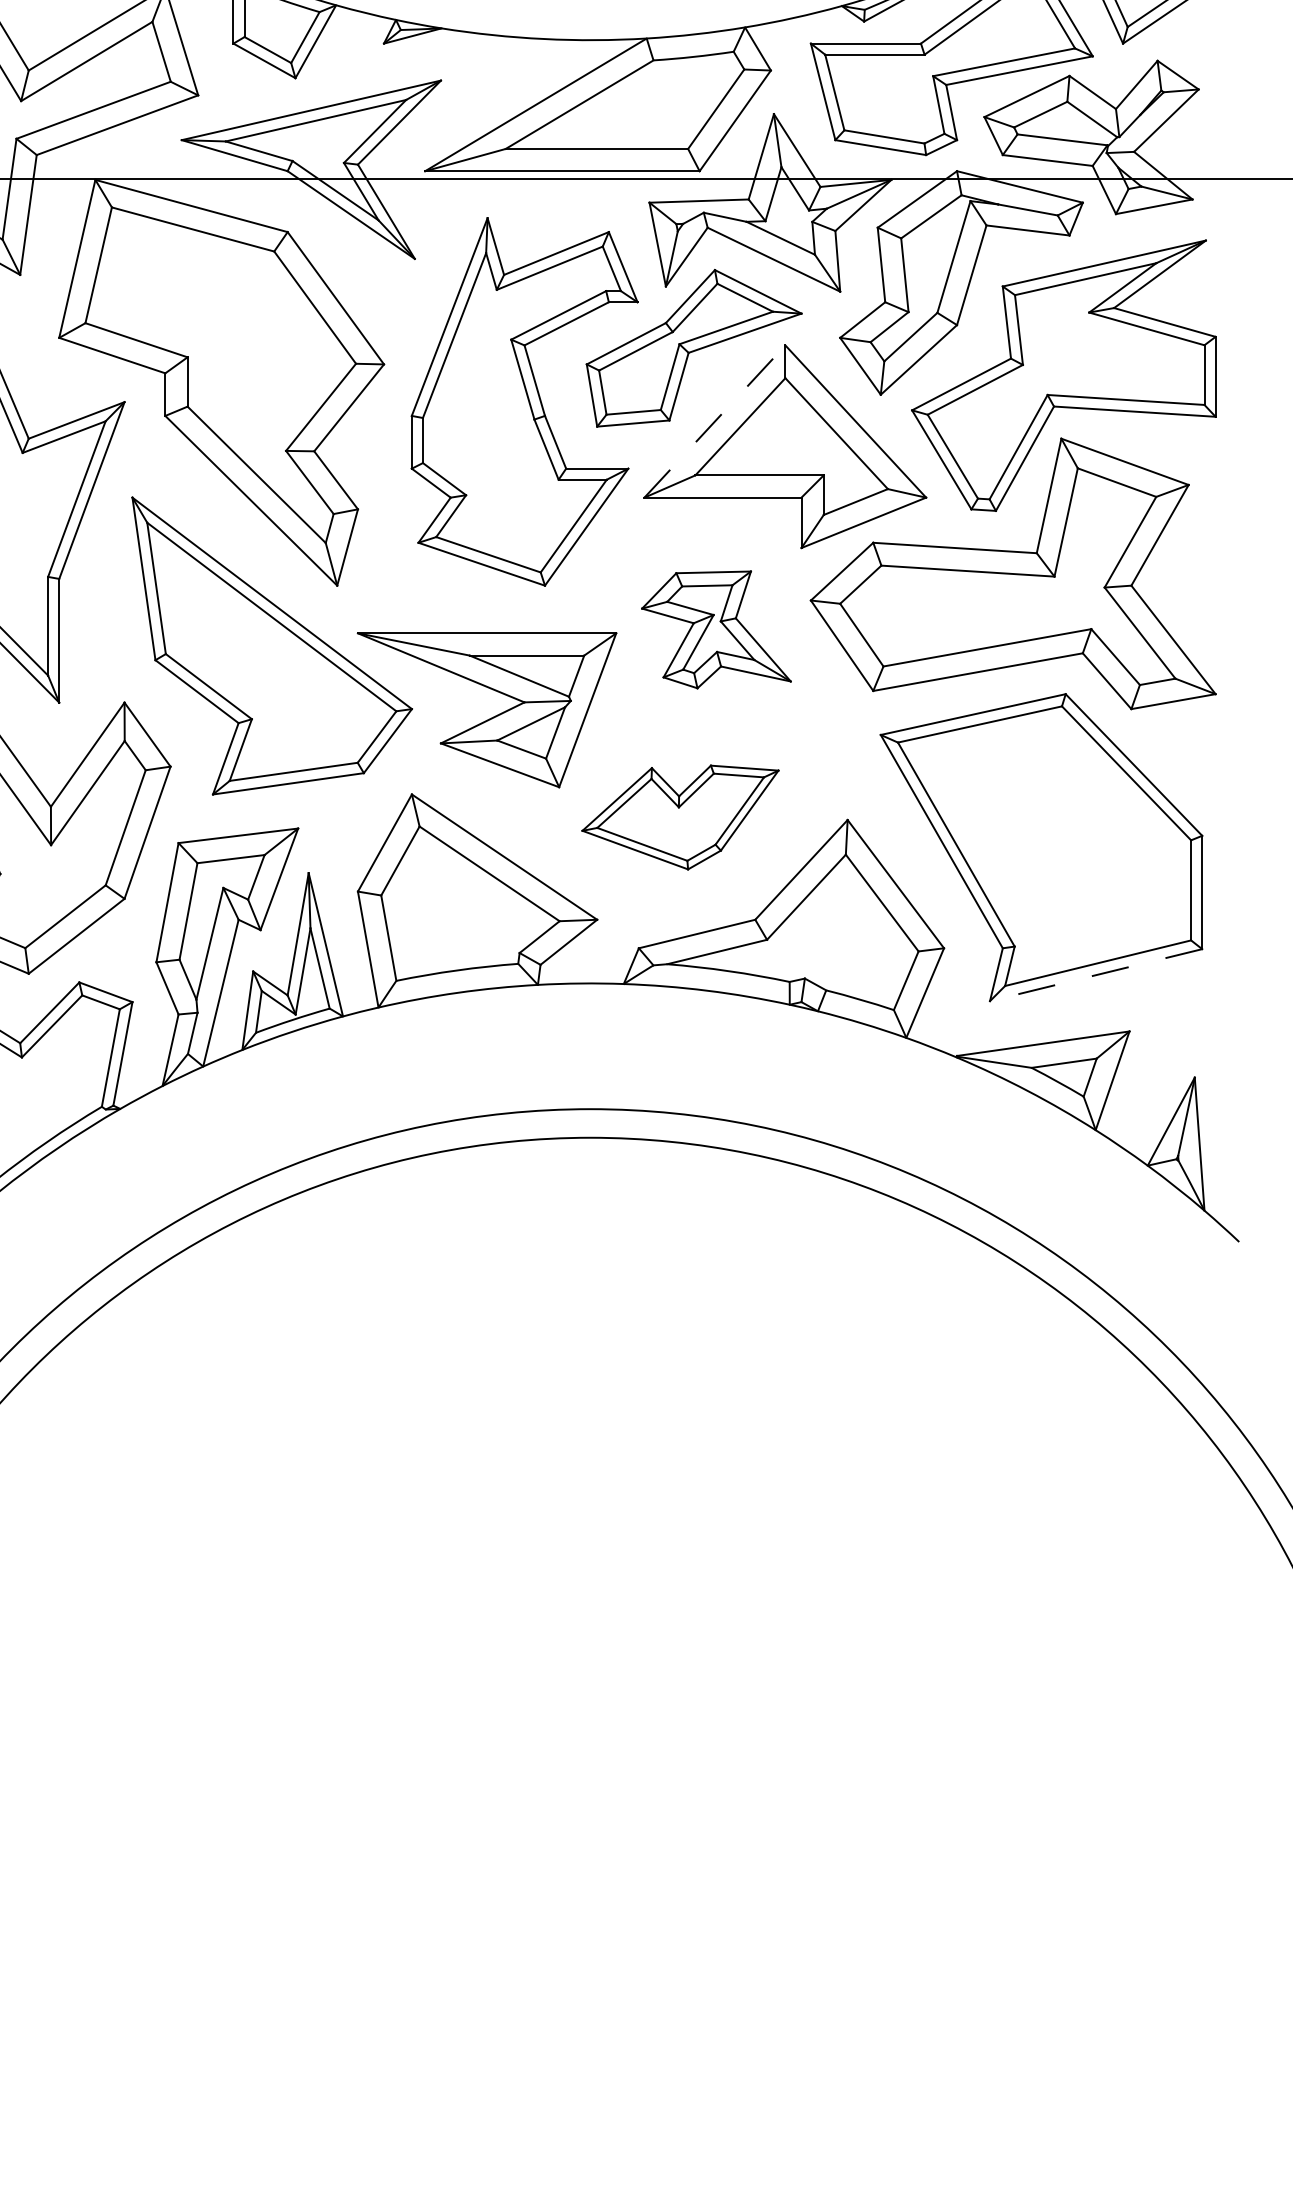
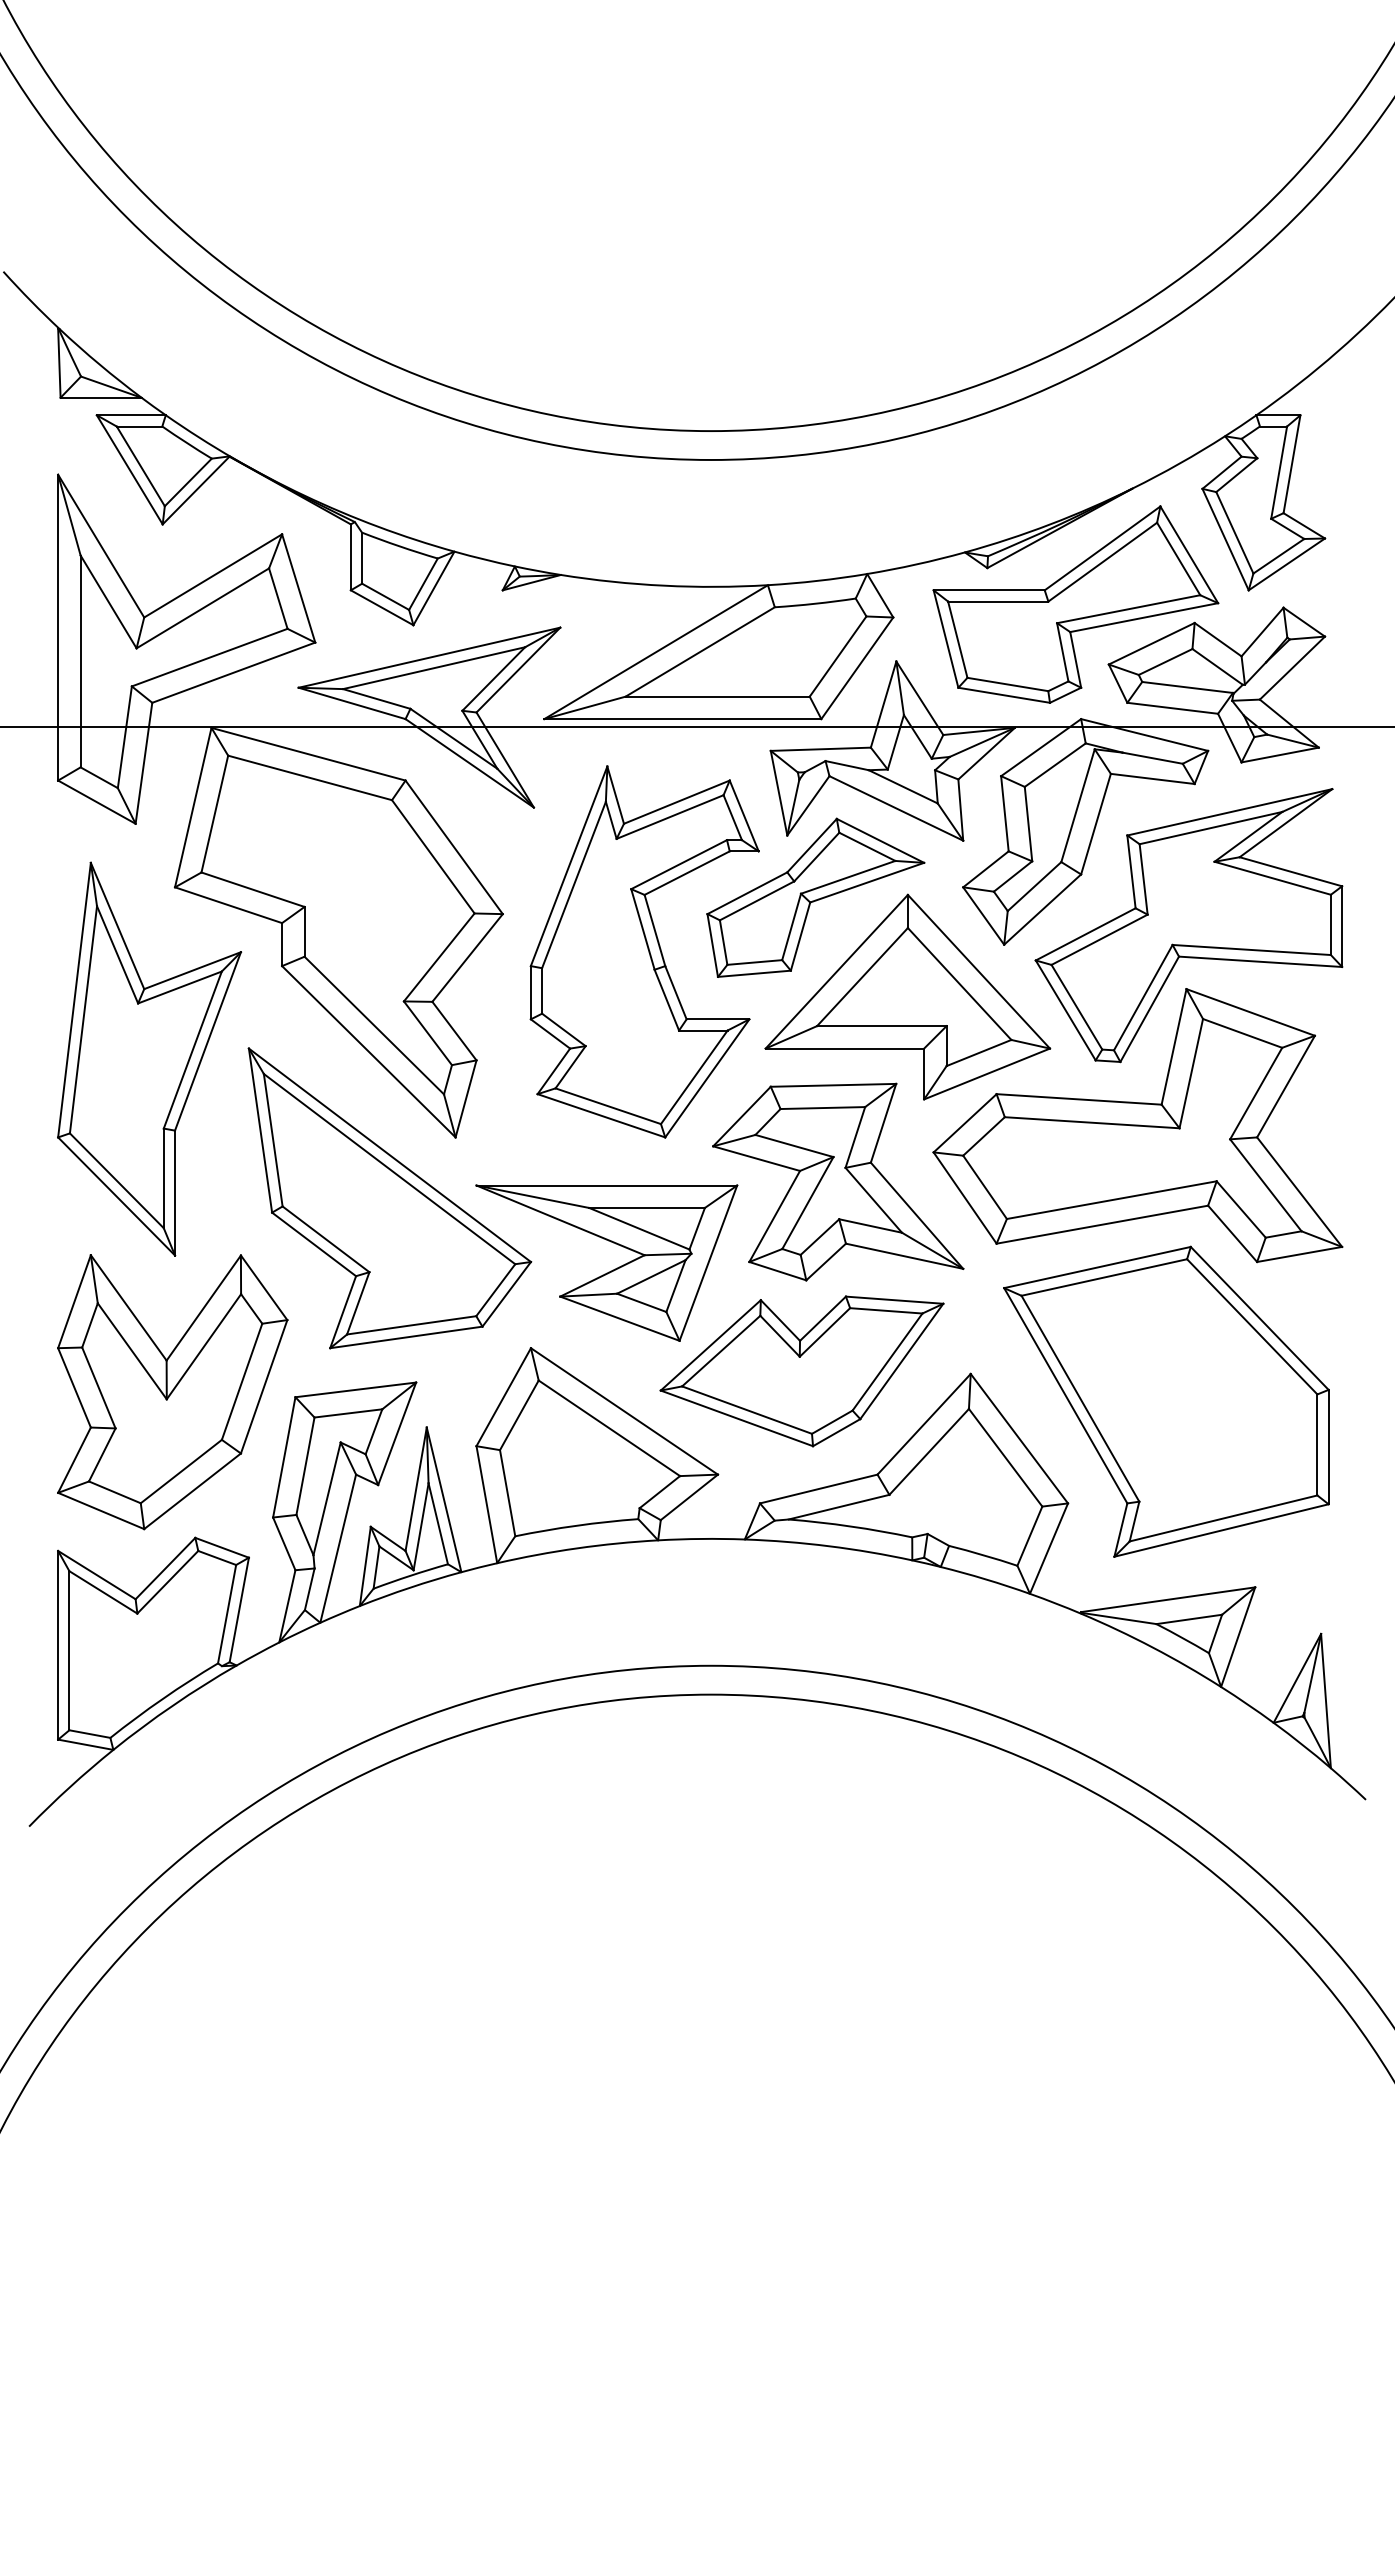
line: (714, 421) -> (836, 971), dashed -> solid
part: (716, 629) -> (838, 1181), size x1.67
part: (679, 817) -> (801, 1371), size x1.43
line: (1096, 975) -> (1221, 1530), dashed -> solid

